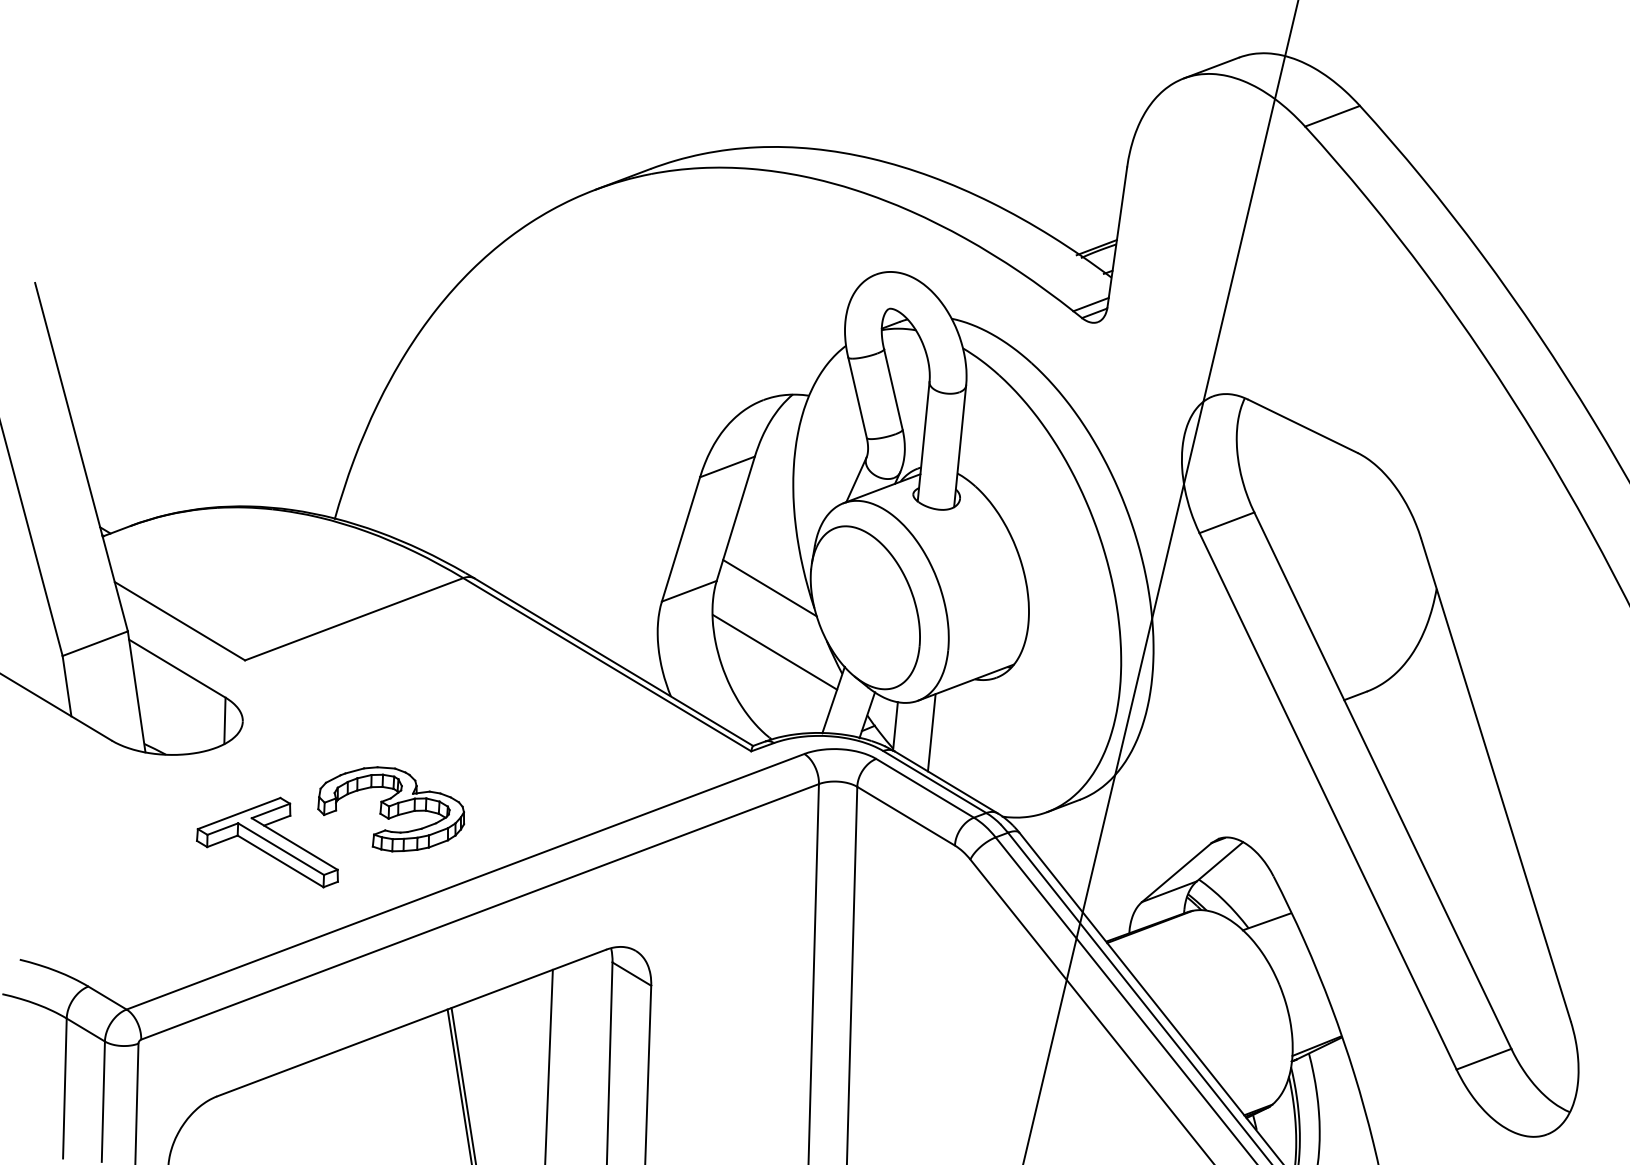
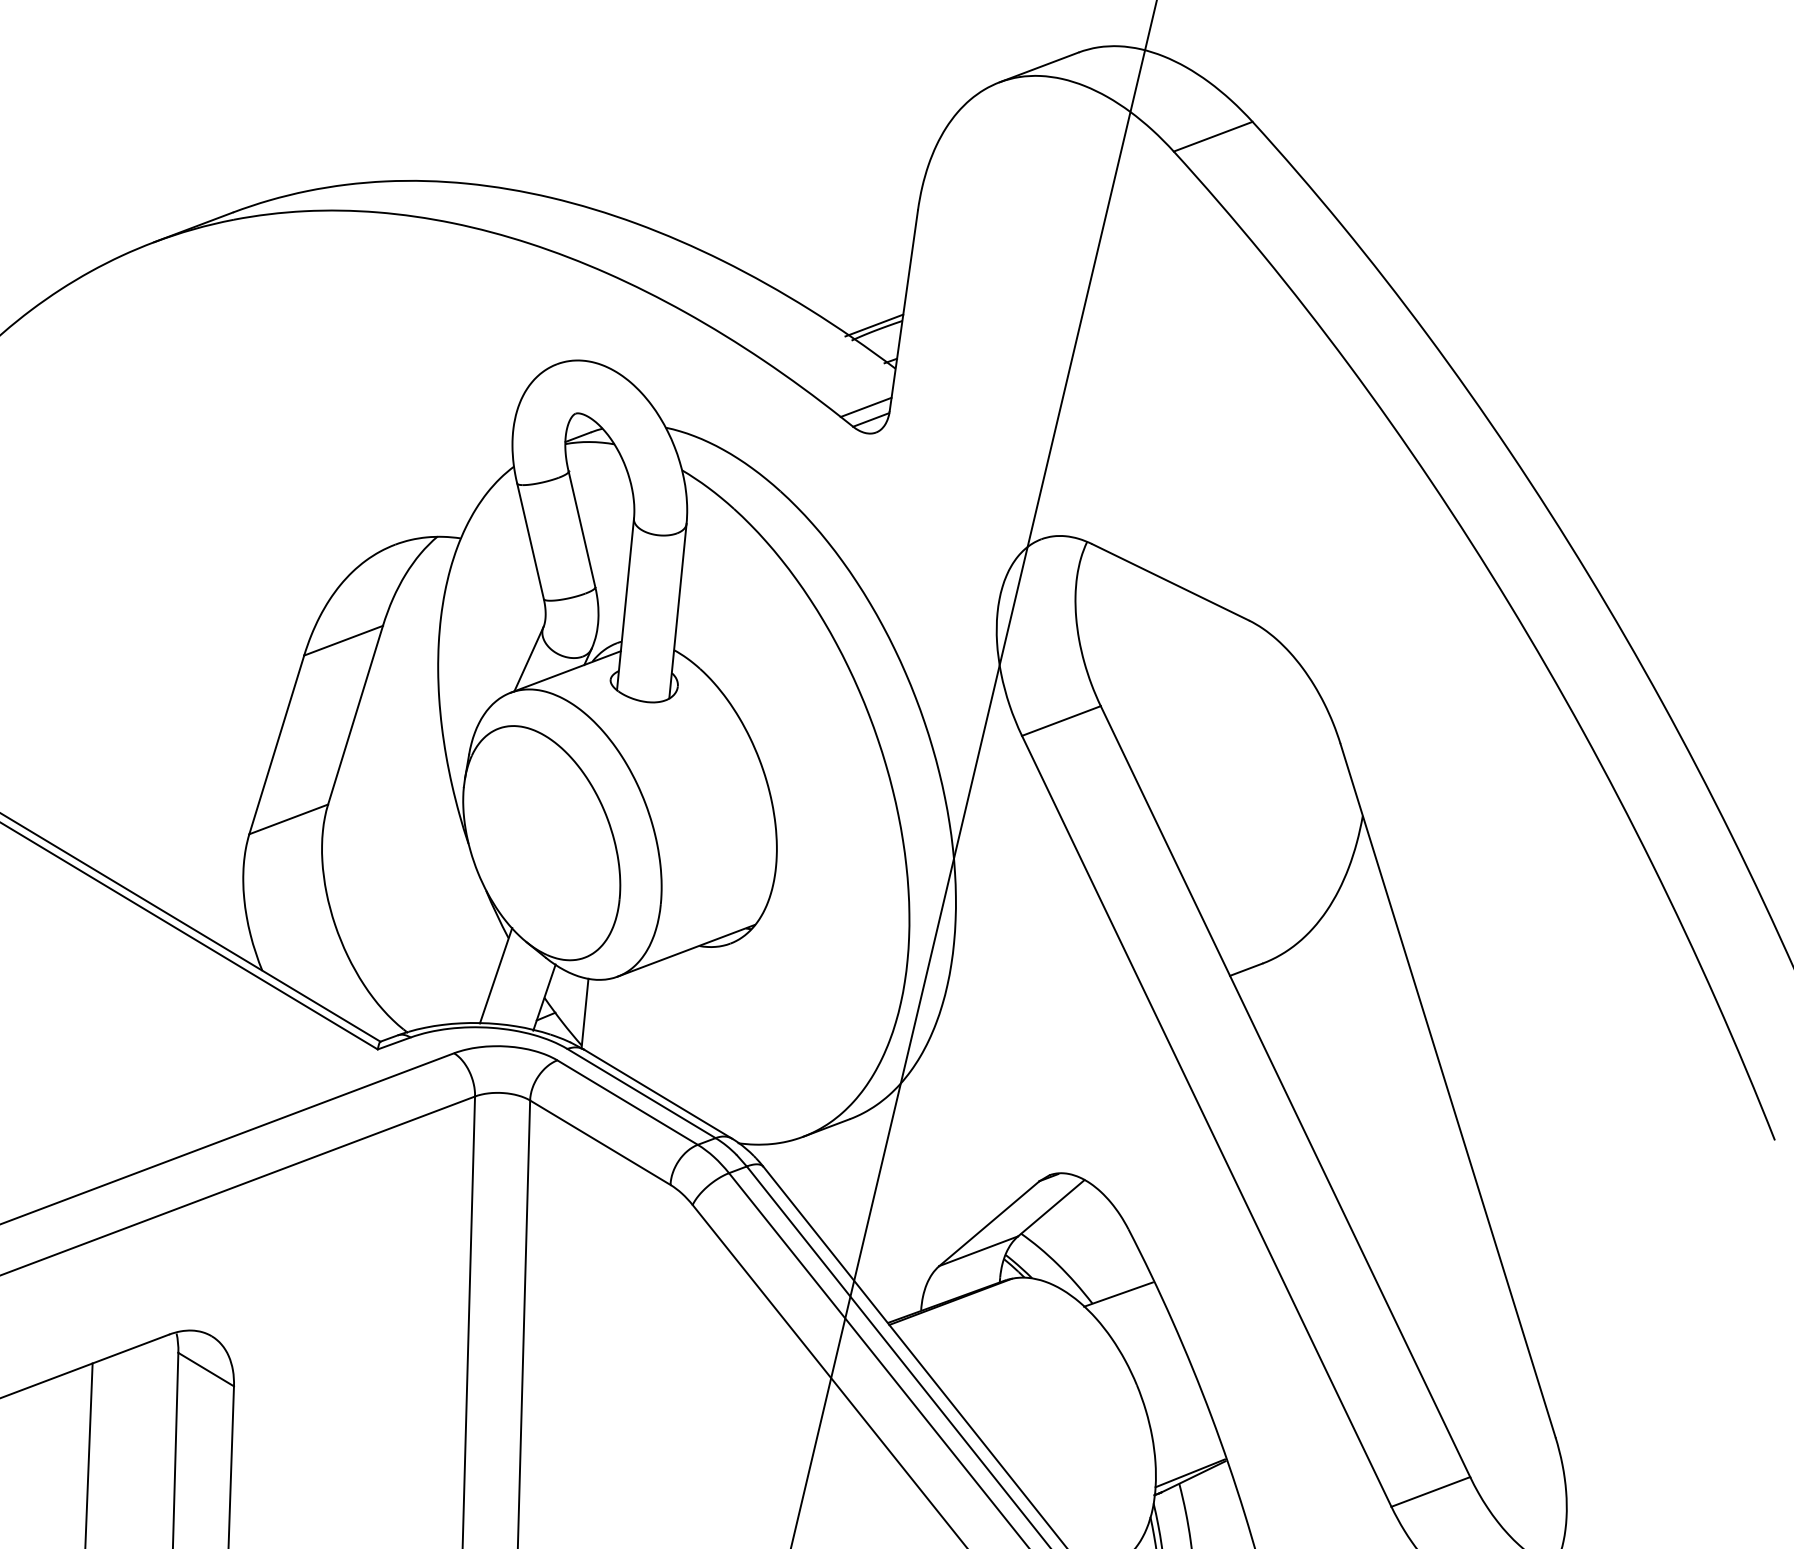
line: (769, 588) -> (403, 815), removed
line: (775, 652) -> (412, 907), removed
line: (931, 732) -> (636, 1022), removed

